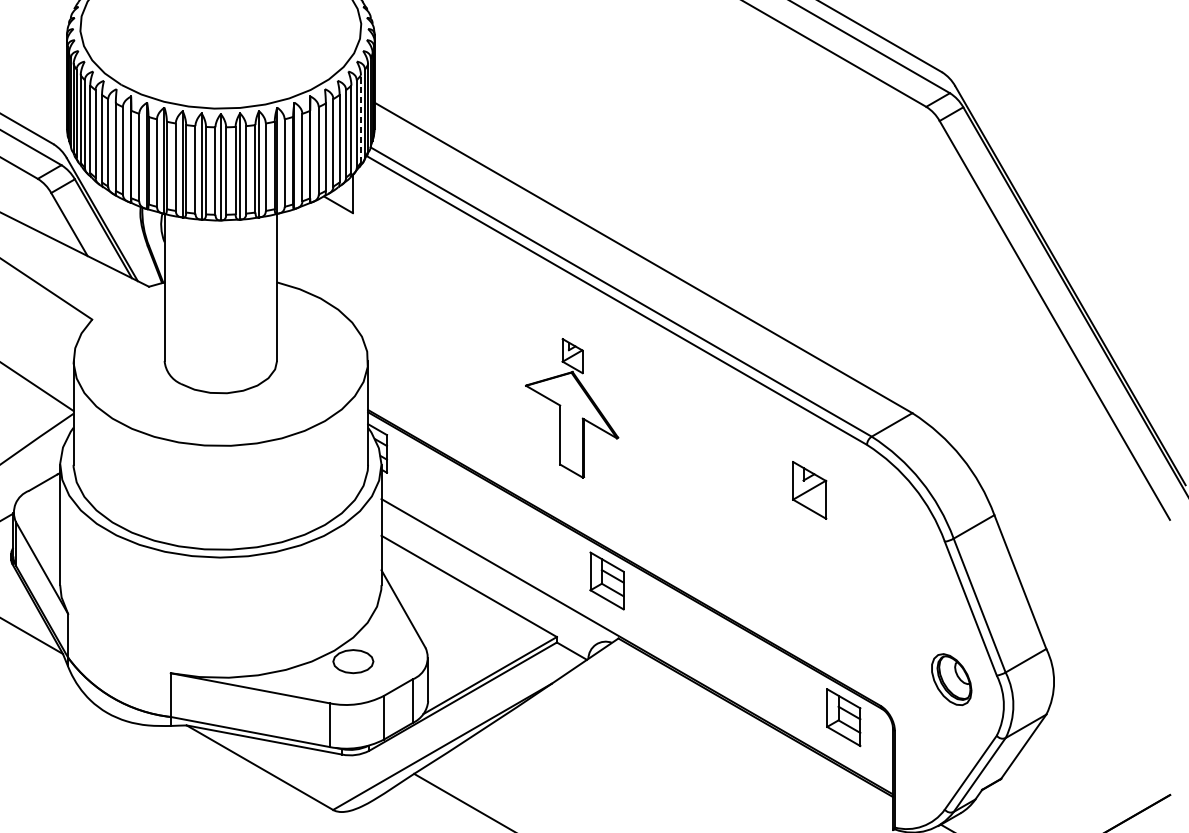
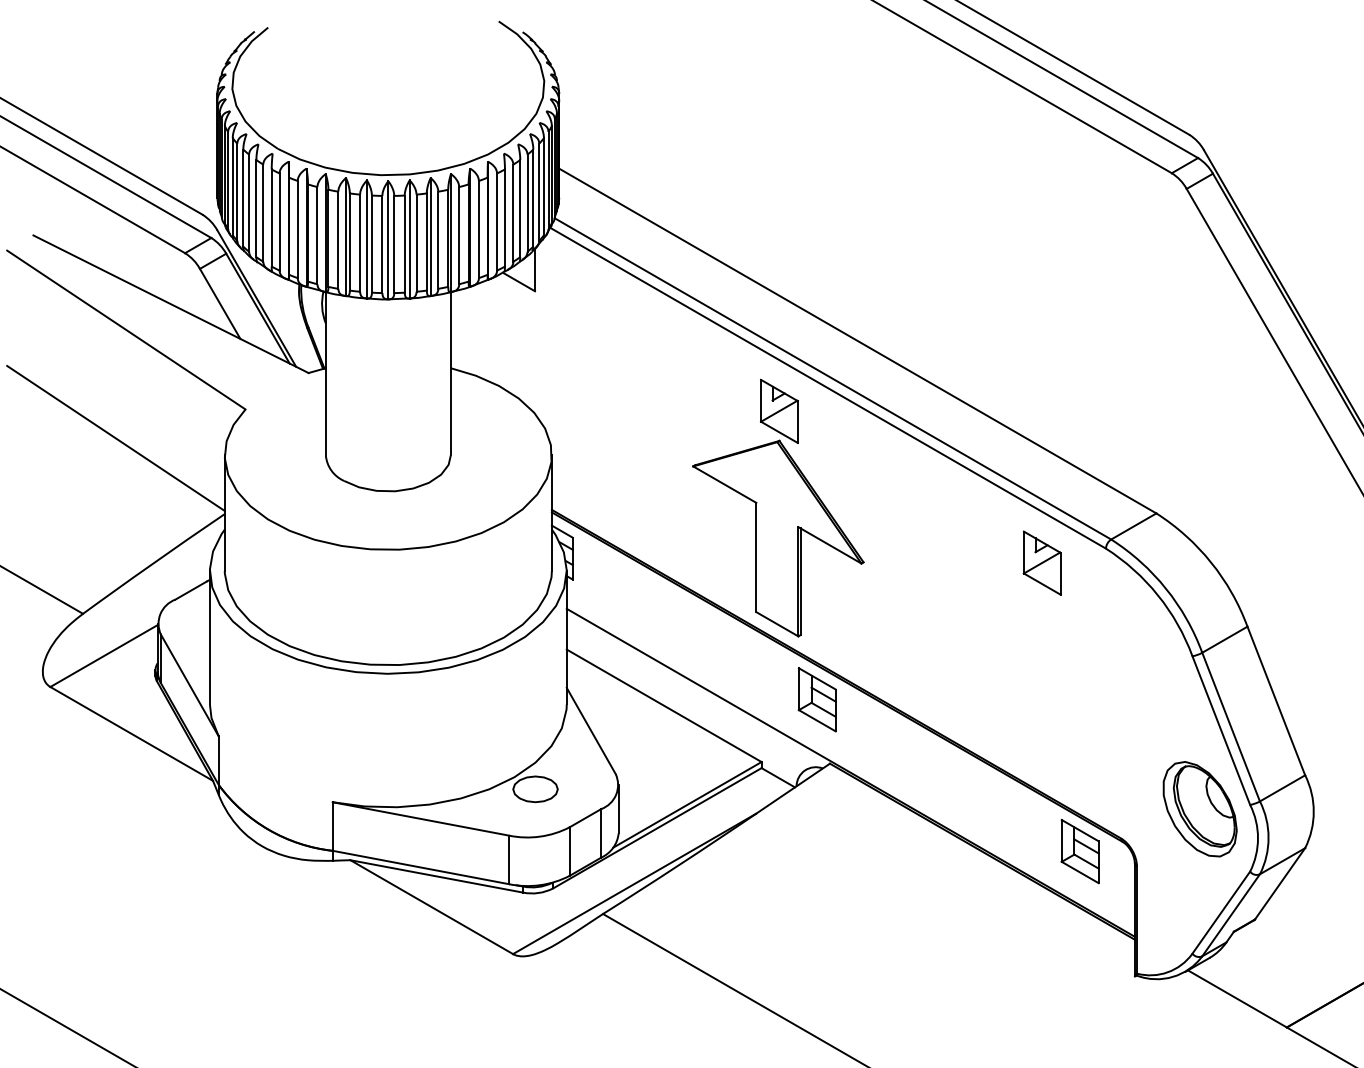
line: (360, 118) -> (543, 186), dashed -> solid
part: (572, 407) -> (778, 507), size x1.67
part: (808, 489) -> (1041, 562), moved
part: (951, 679) -> (1199, 809), size x1.67

